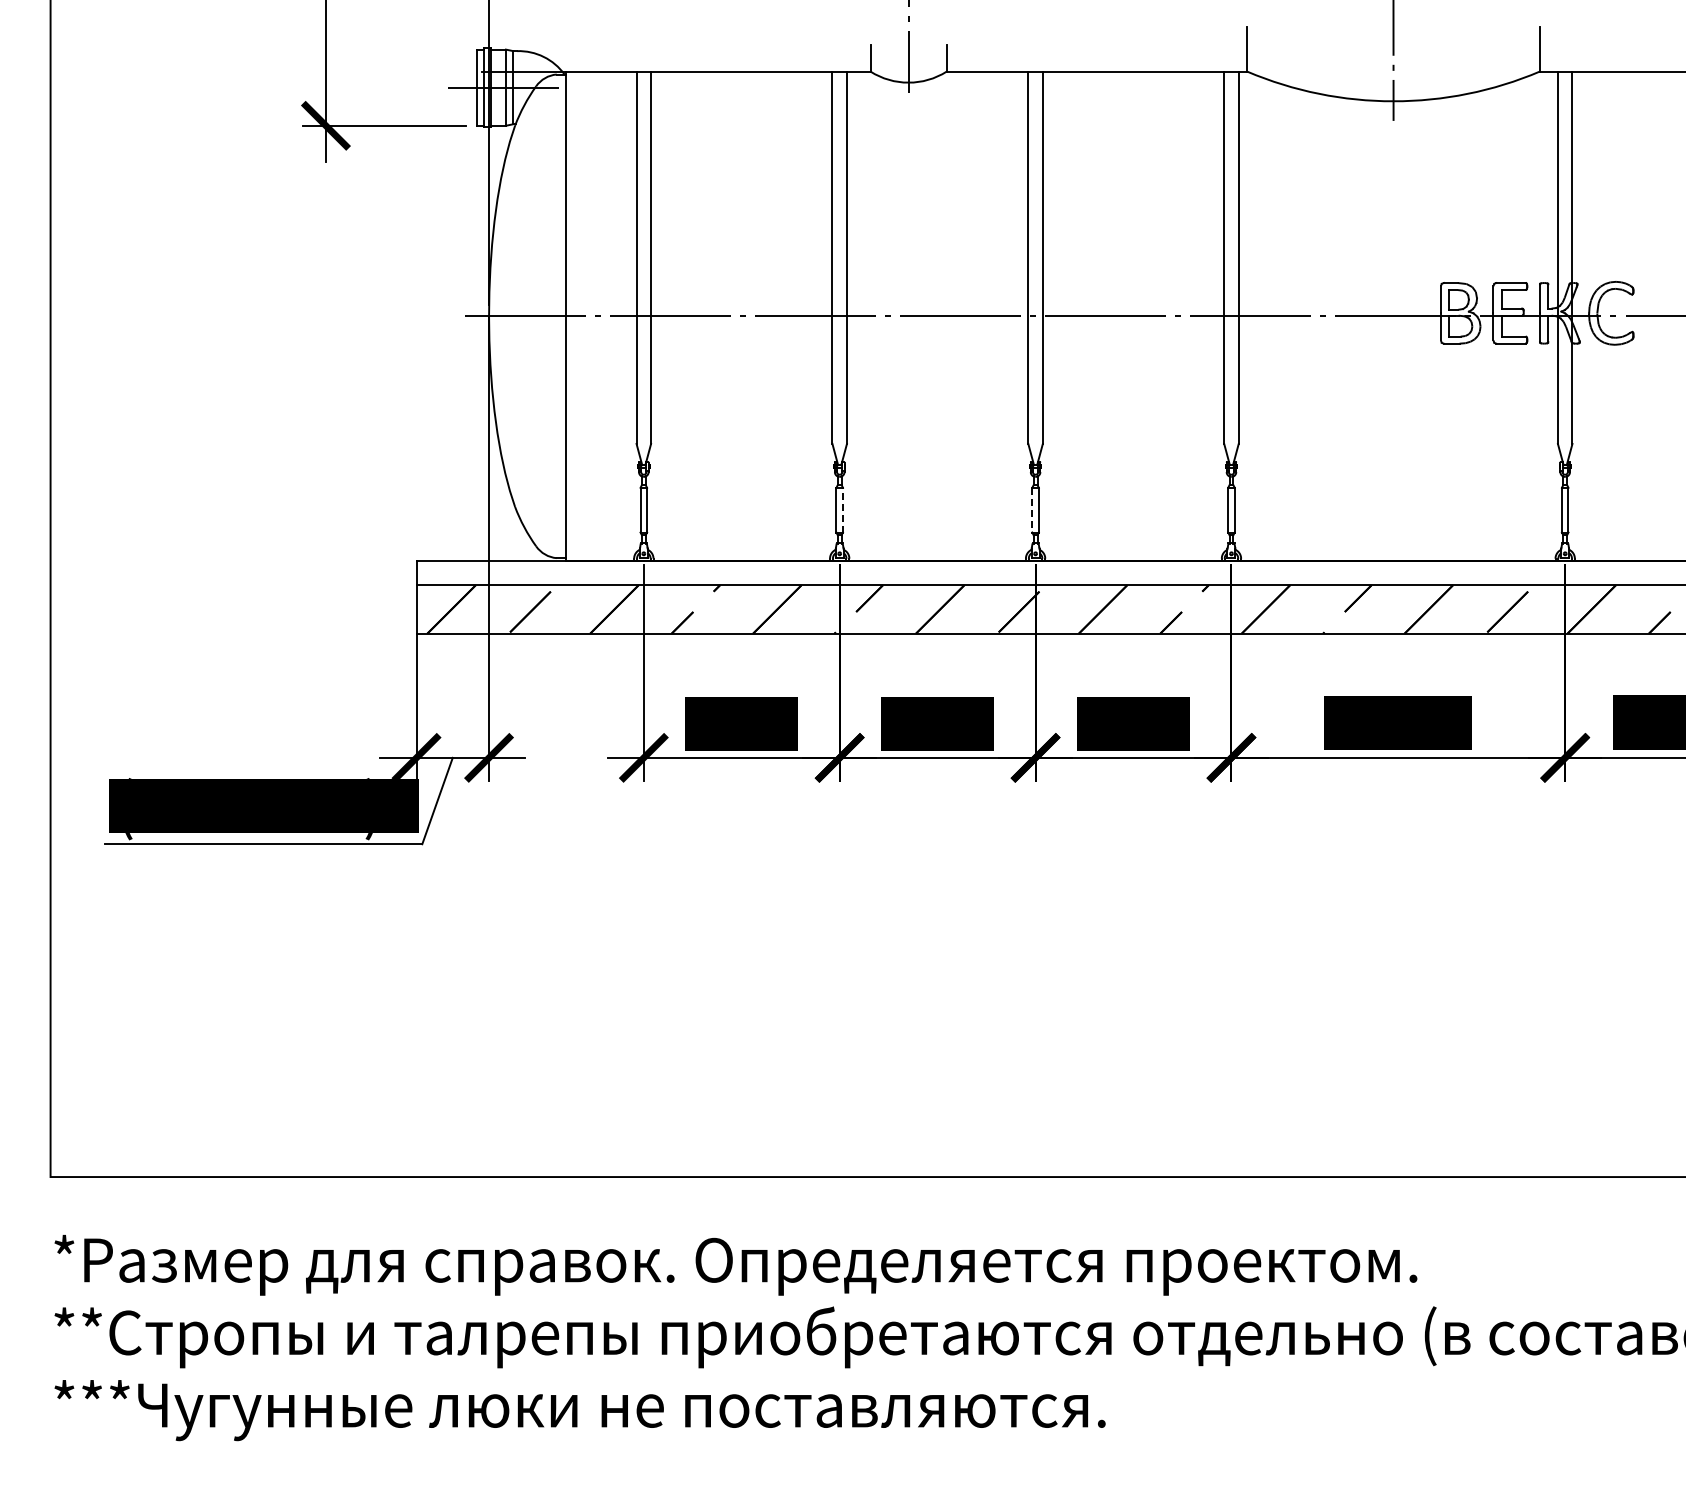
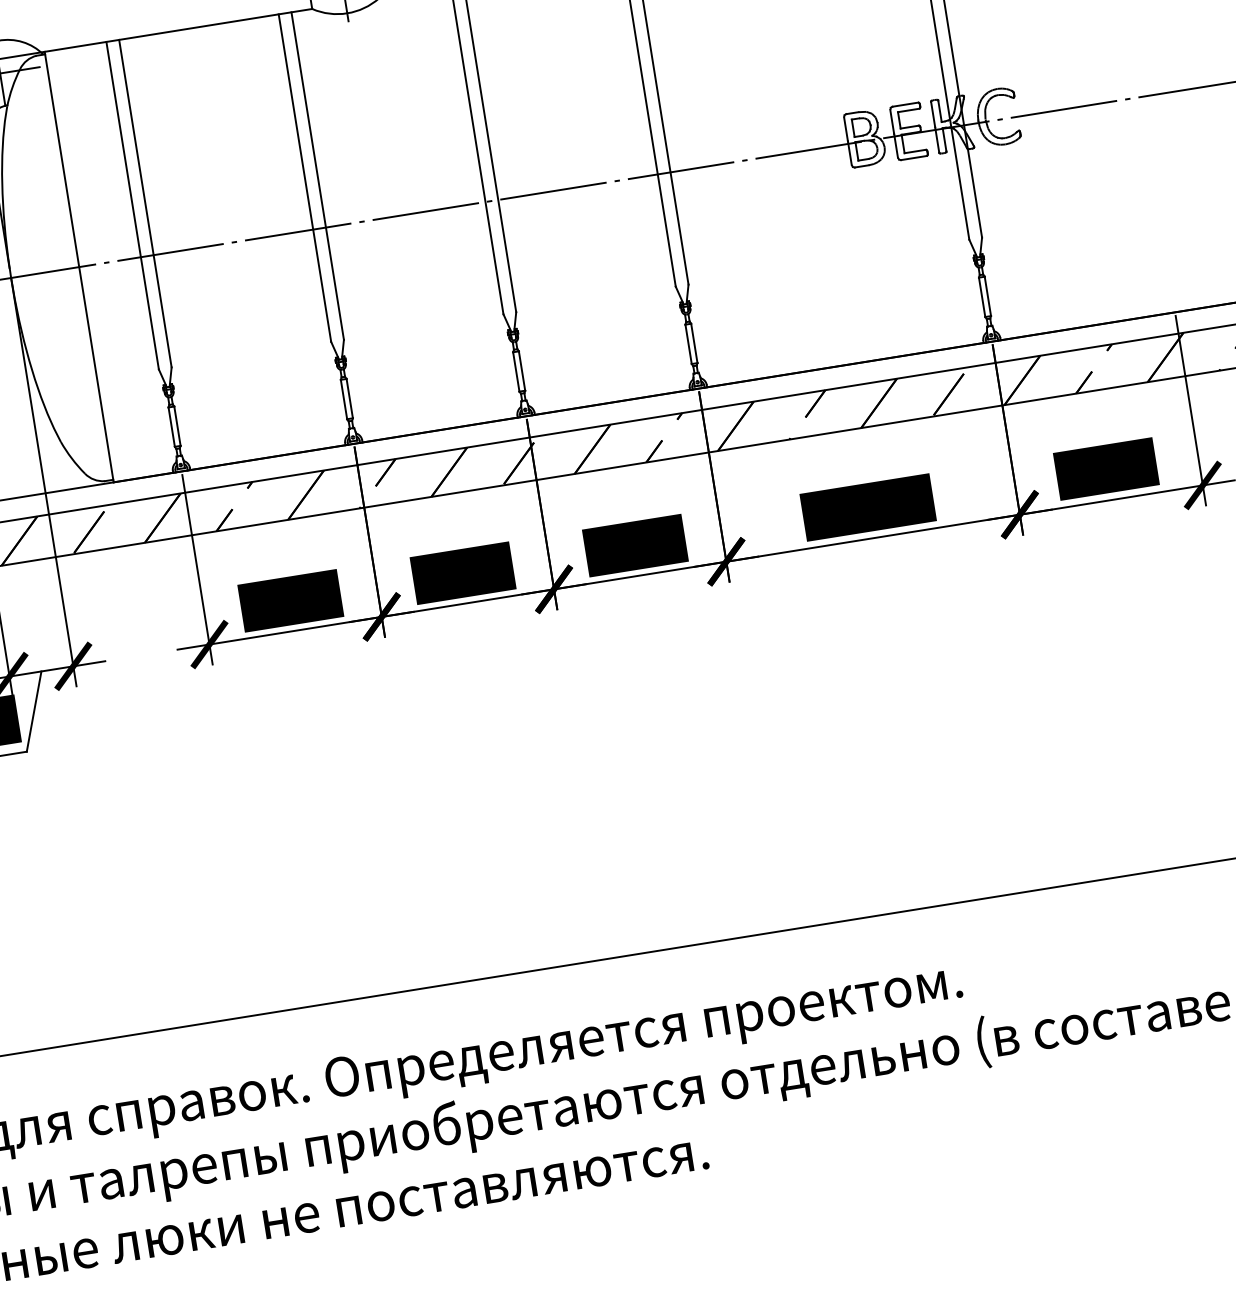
line: (842, 509) -> (349, 398), dashed -> solid
line: (1032, 510) -> (516, 372), dashed -> solid

